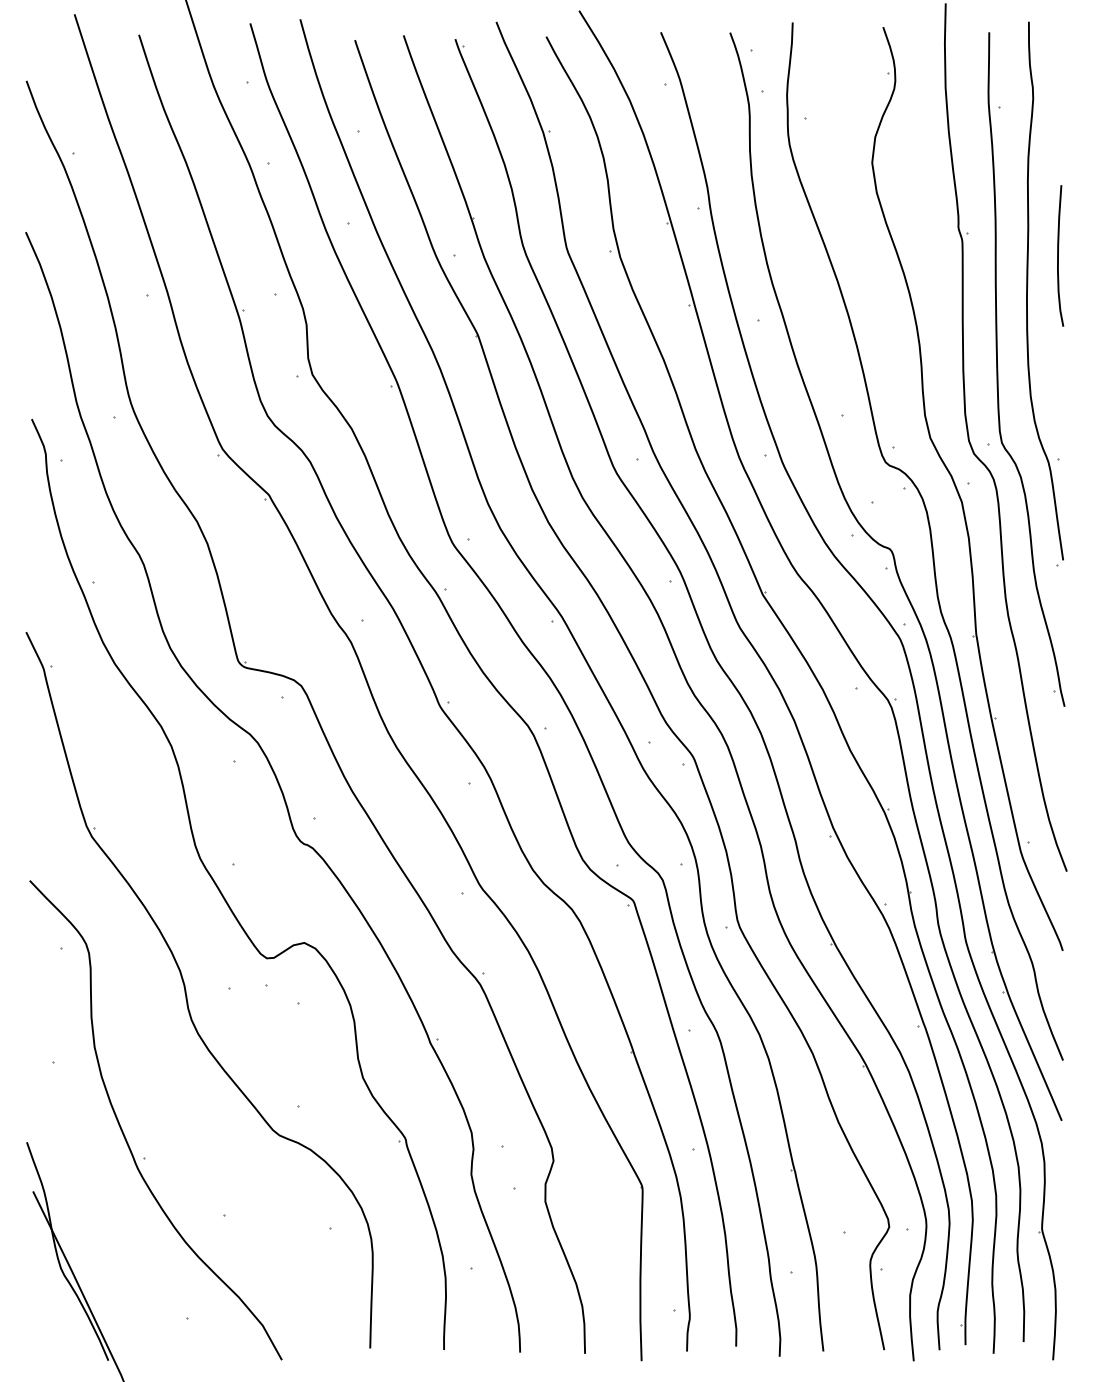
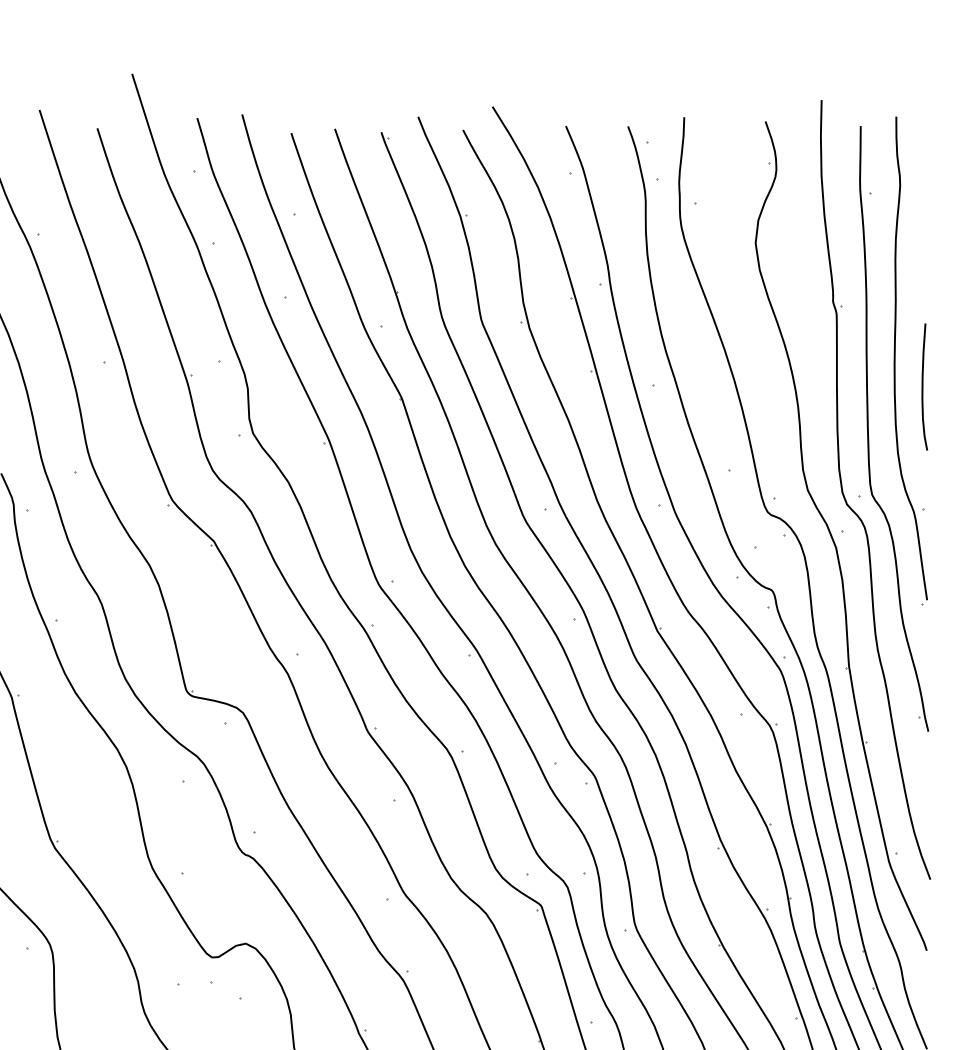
curve: (1058, 255) -> (922, 386), moved

